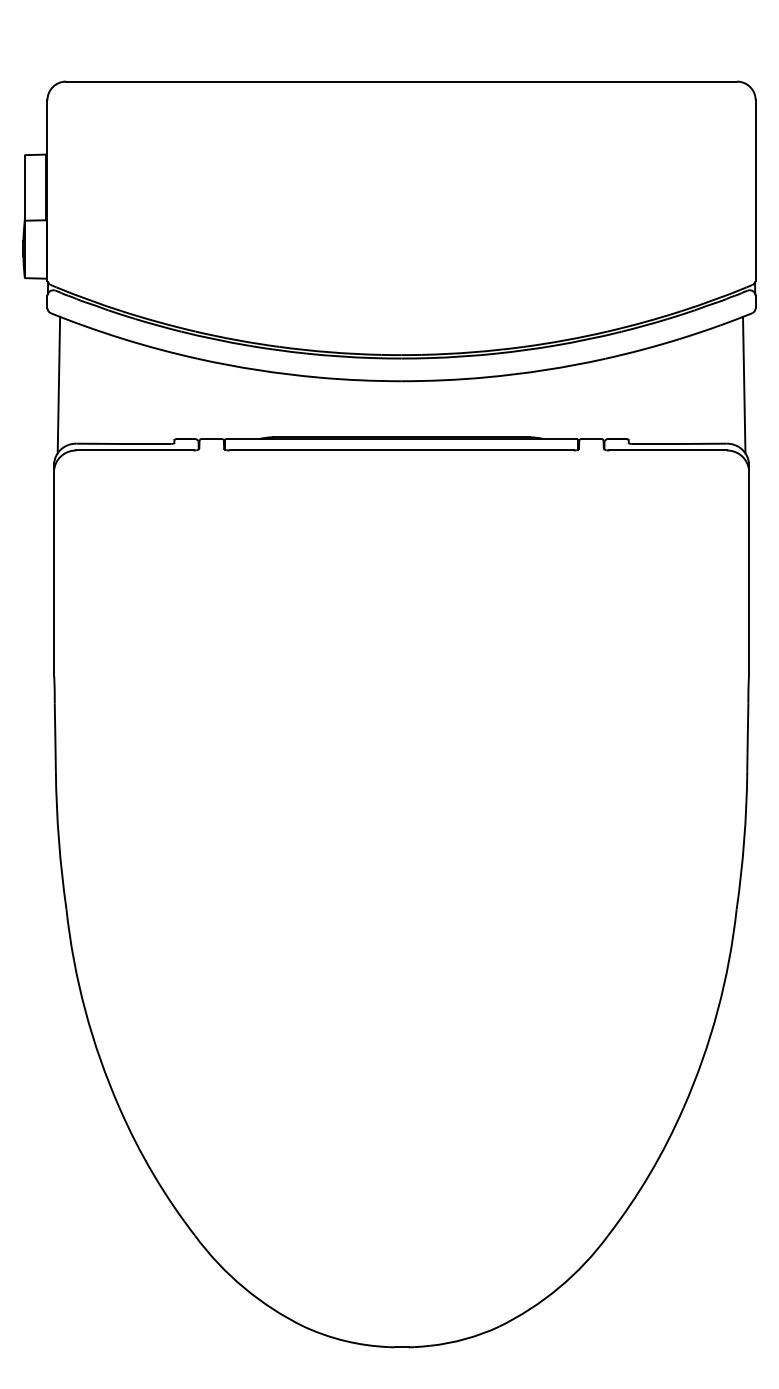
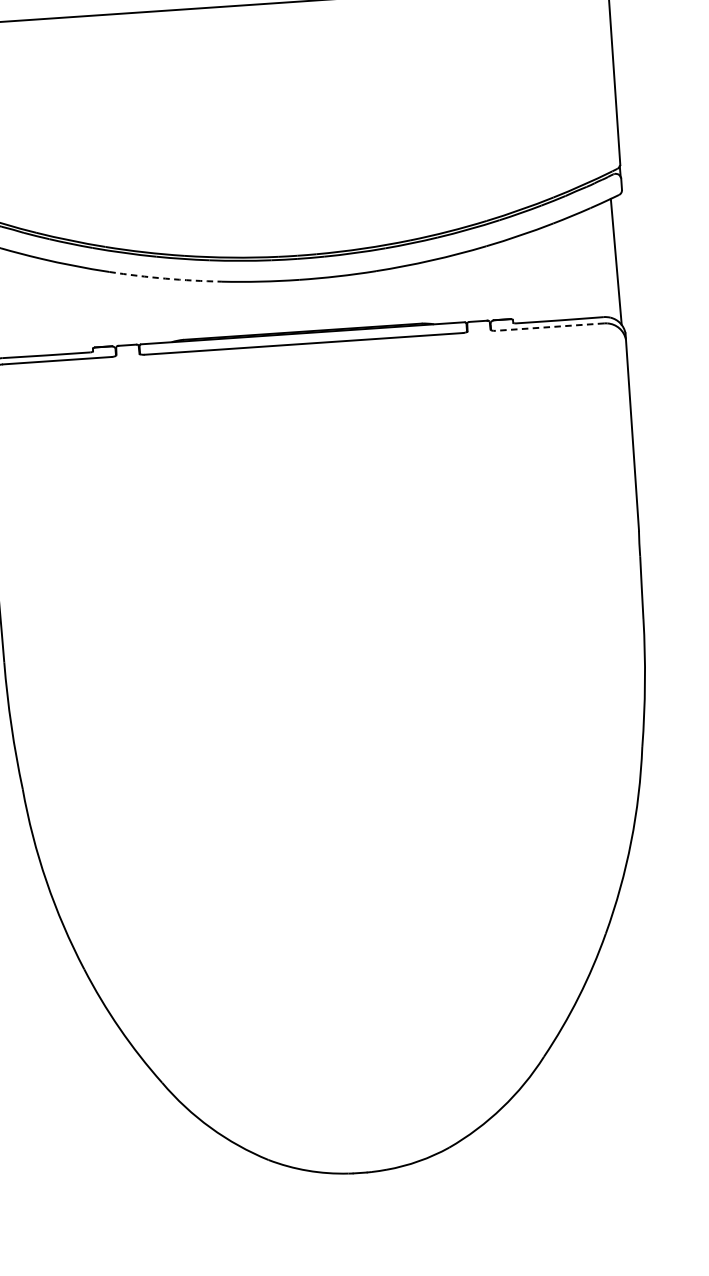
arc: (257, 370) -> (165, 279), solid -> dashed
line: (668, 450) -> (550, 327), solid -> dashed

